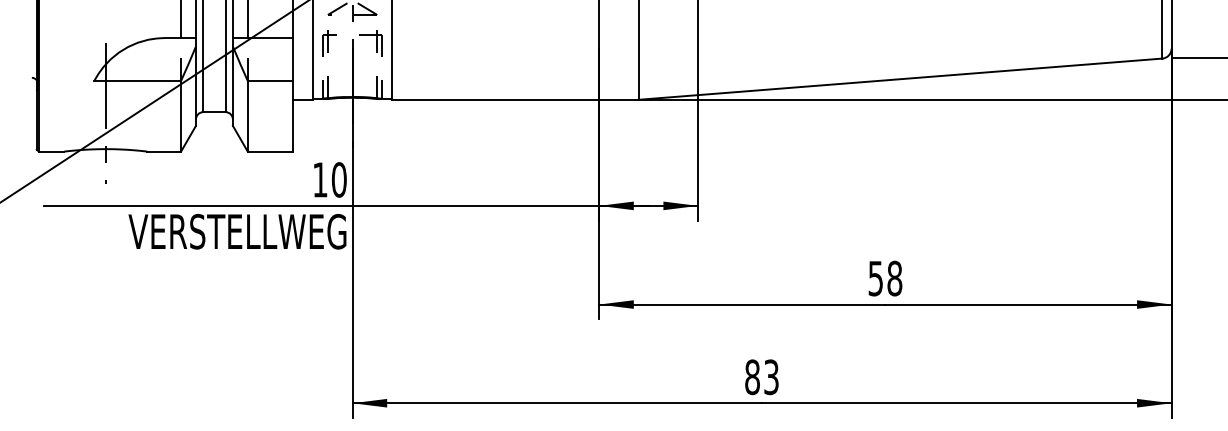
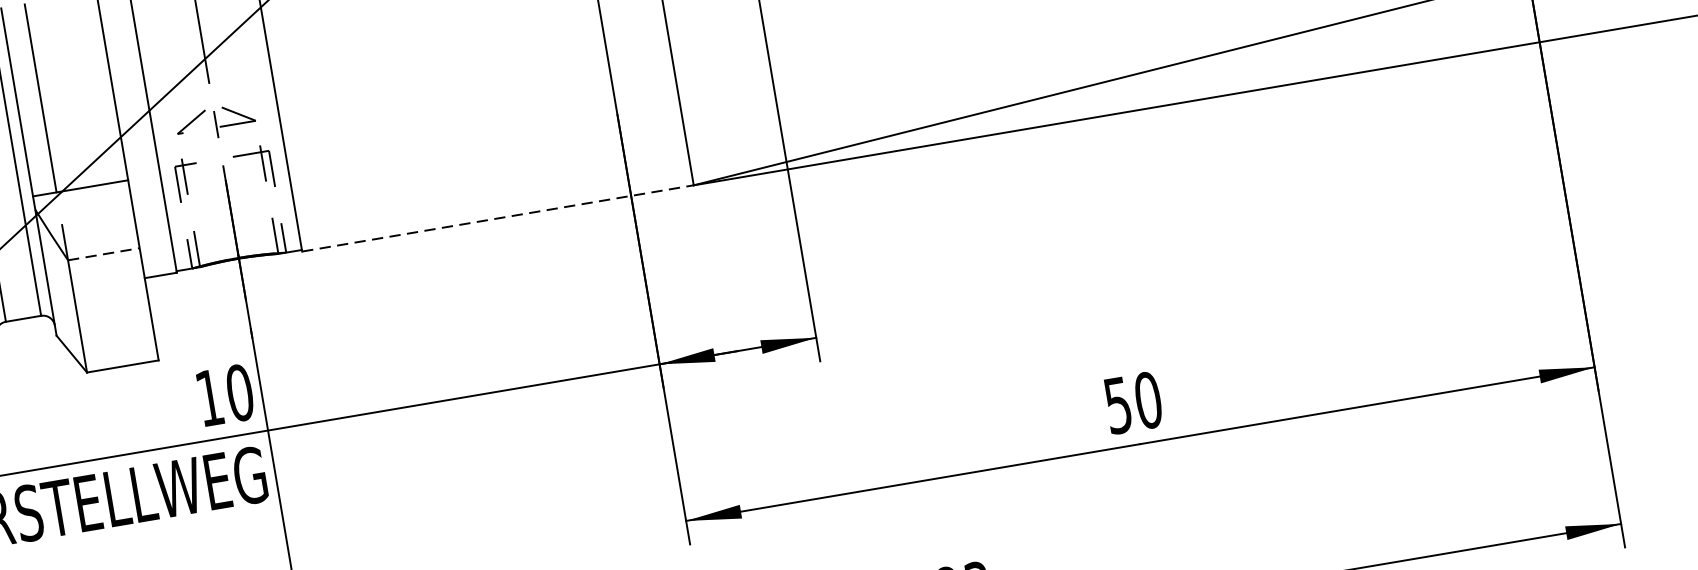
line: (270, 80) -> (104, 253), solid -> dashed
line: (515, 99) -> (498, 217), solid -> dashed
text: (894, 278) -> (1147, 400), 58 -> 50

